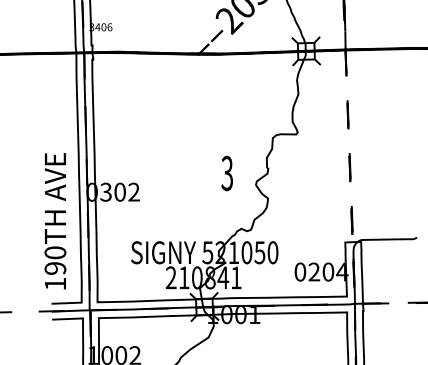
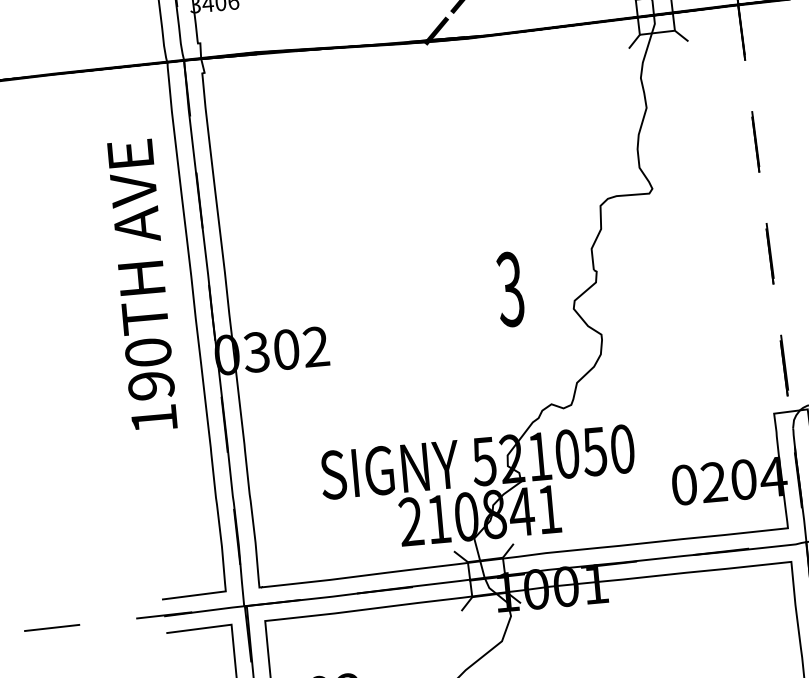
text: (55, 221) -> (142, 286), moved

